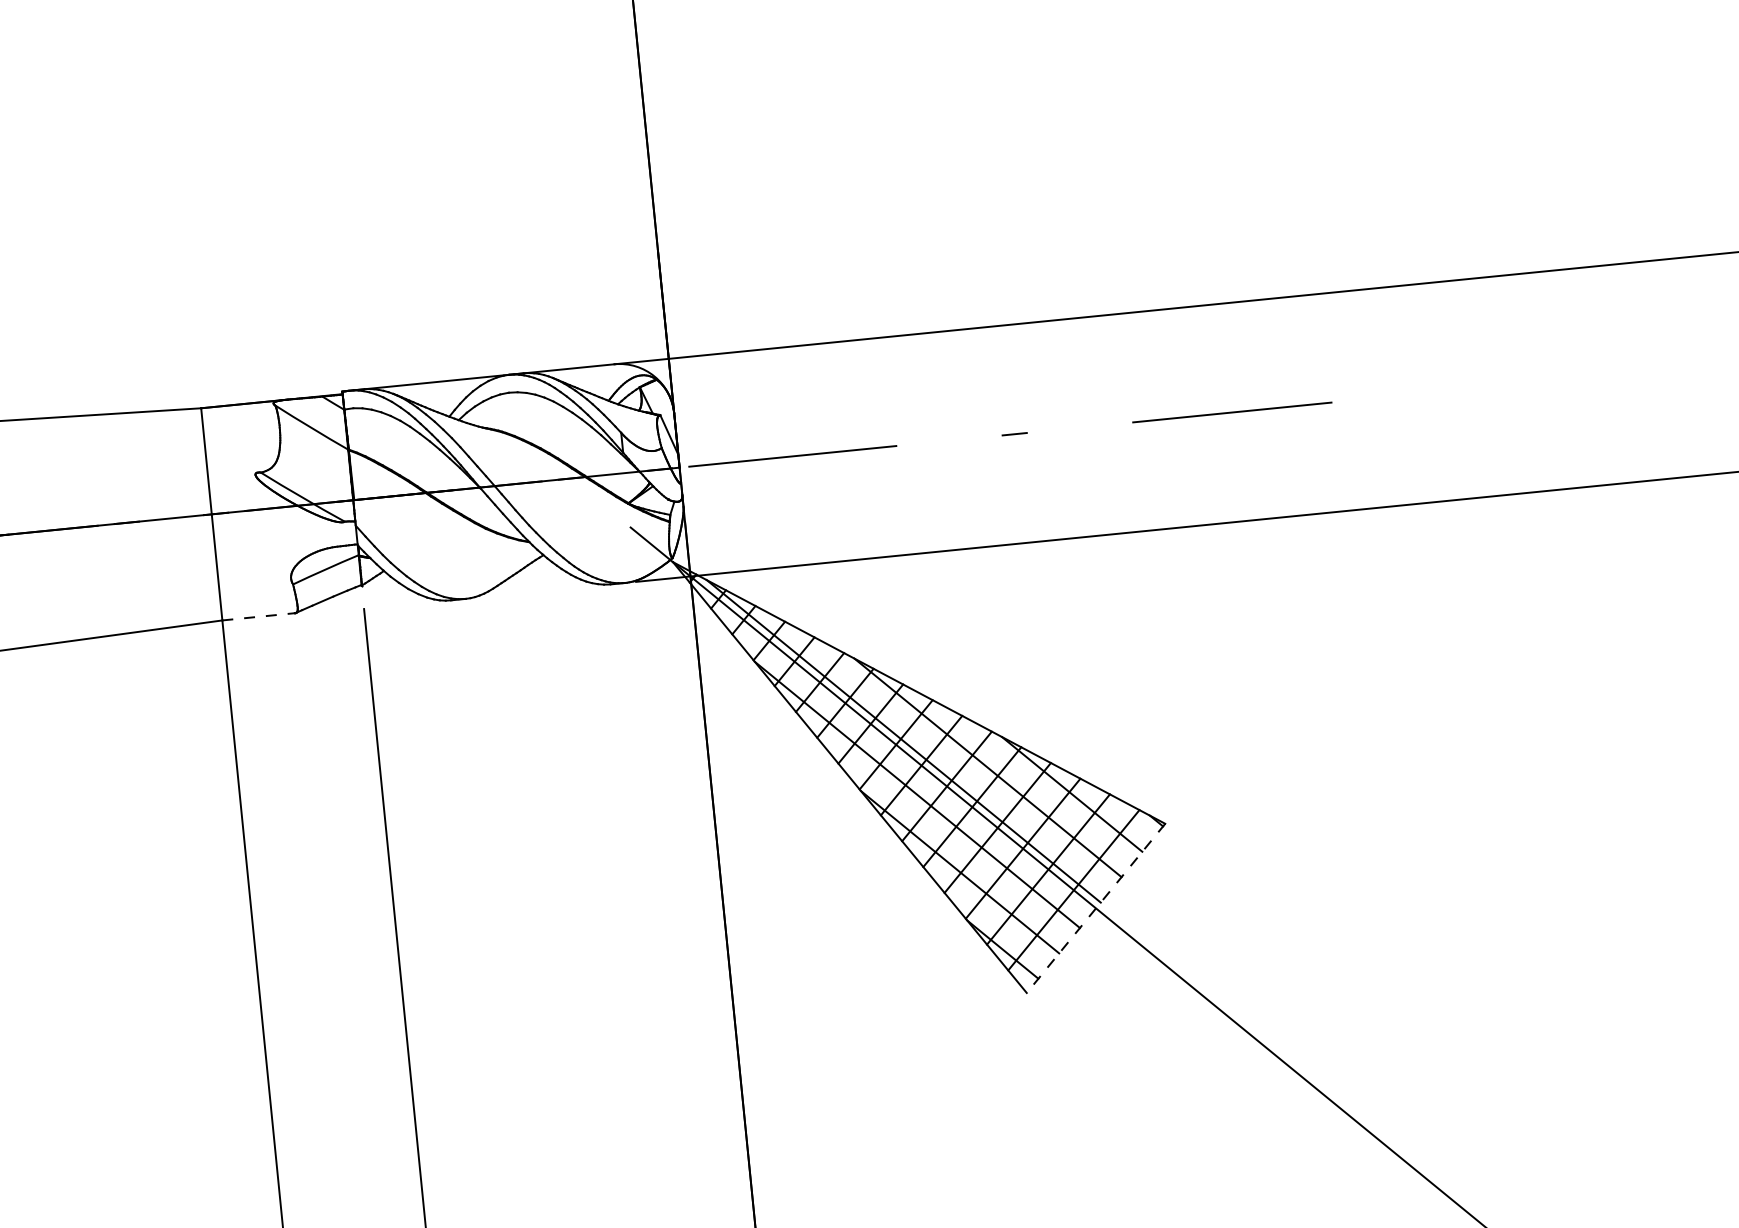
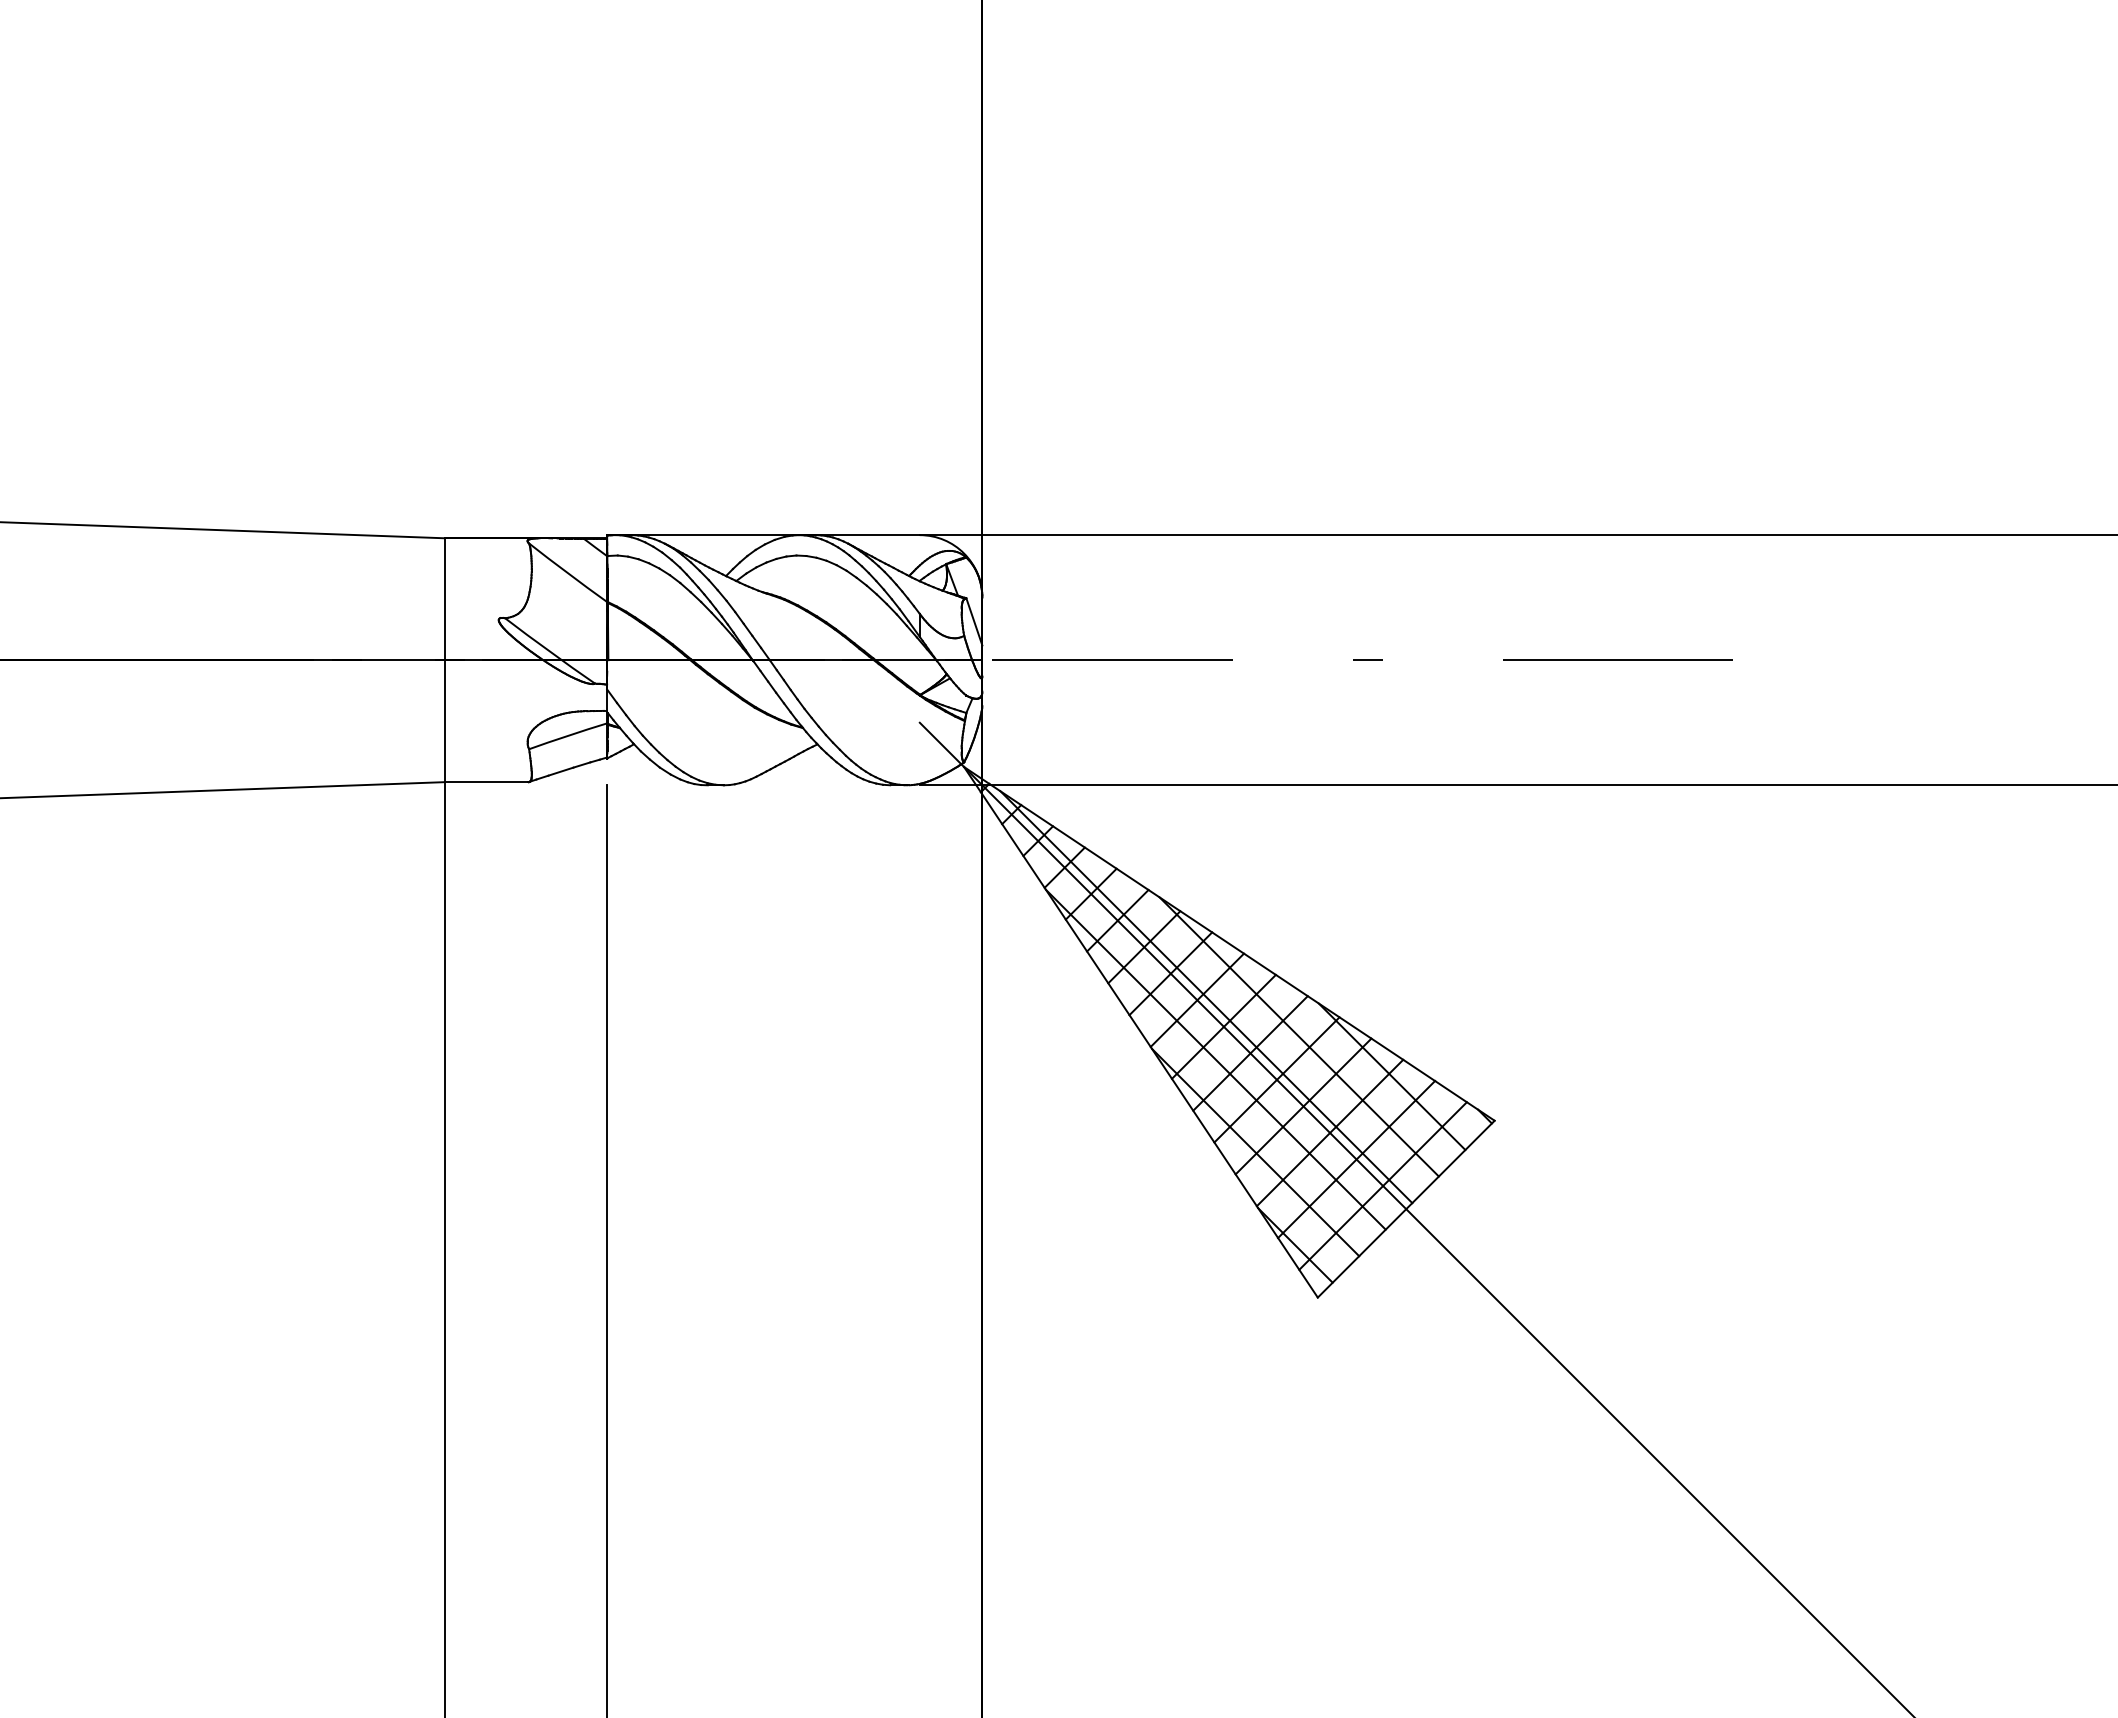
line: (258, 617) -> (486, 782), dashed -> solid
line: (1095, 908) -> (1405, 1209), dashed -> solid

